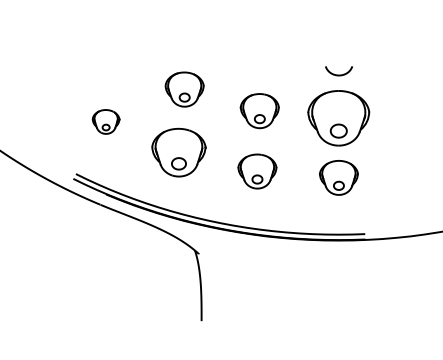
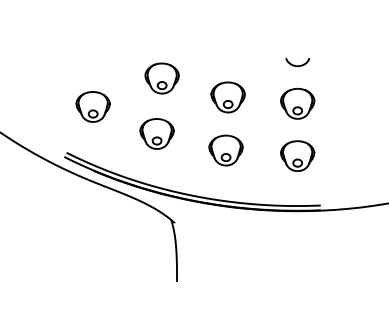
part: (338, 117) -> (297, 103), size x0.62
part: (105, 121) -> (92, 106), size x1.43
part: (178, 152) -> (156, 133), size x0.71

